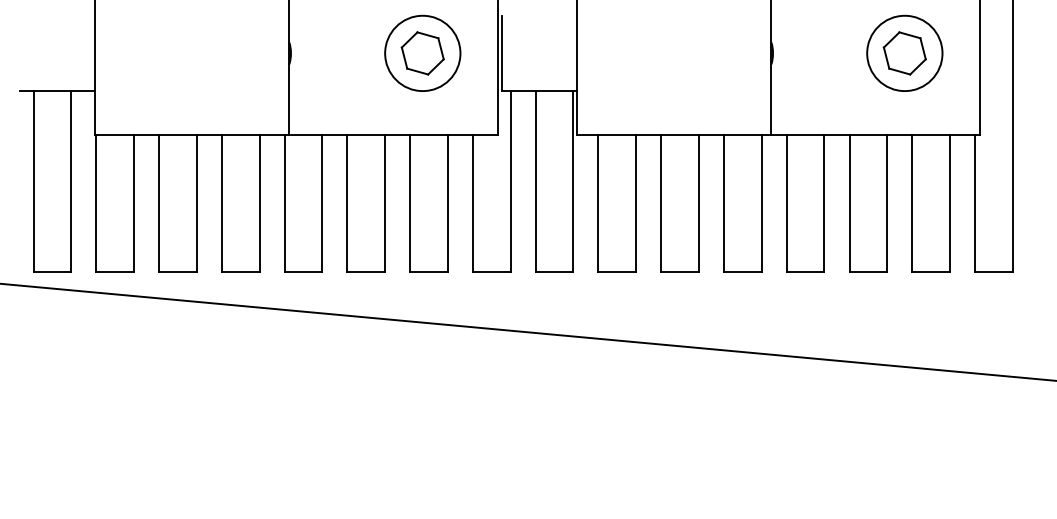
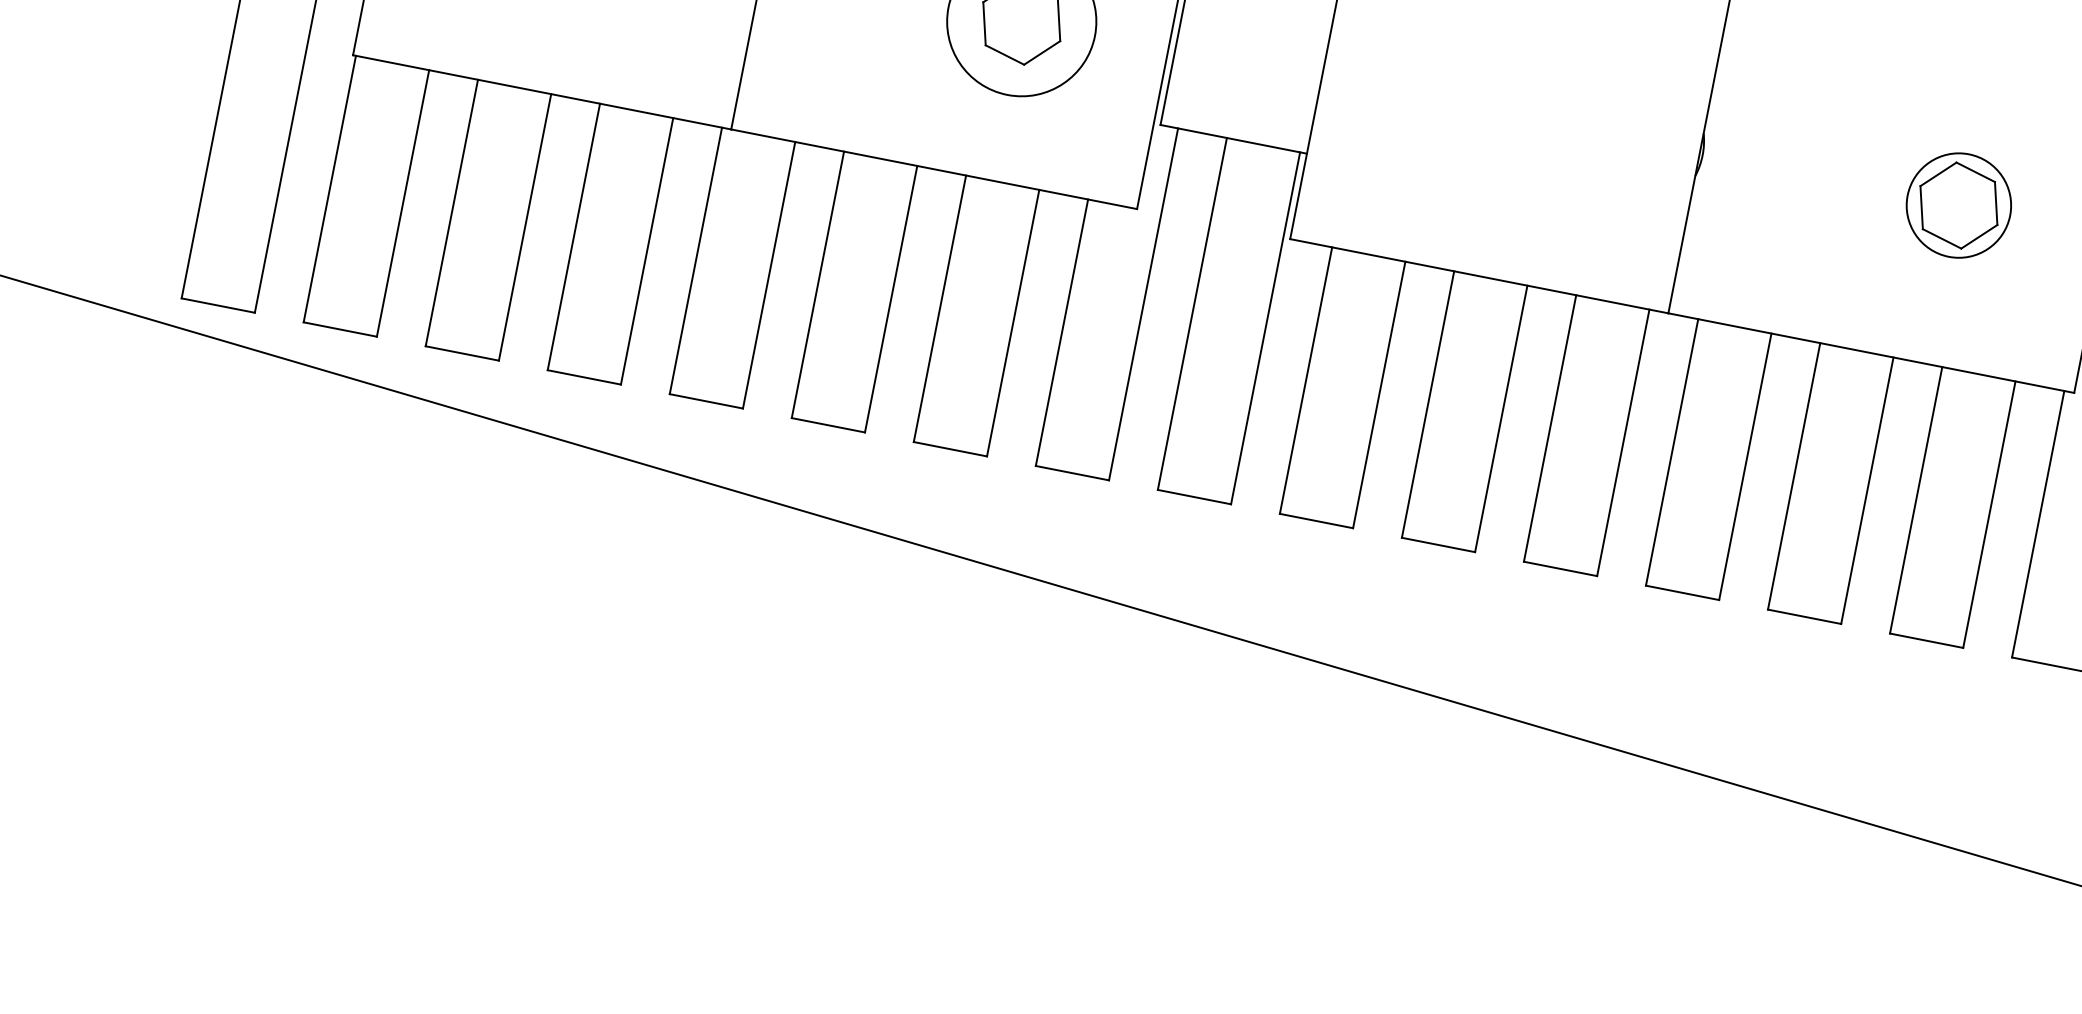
circle: (904, 53) -> (1958, 205), size x0.7

